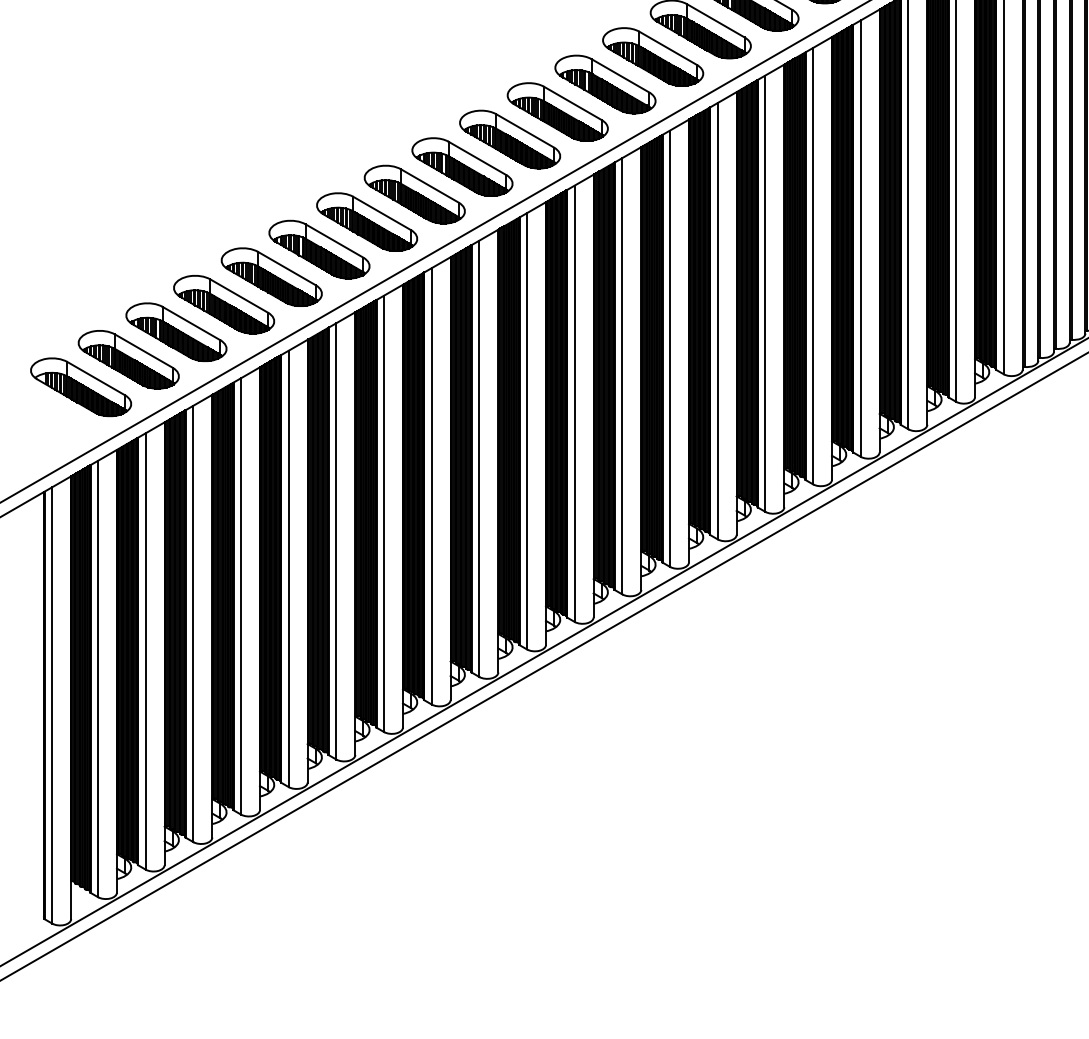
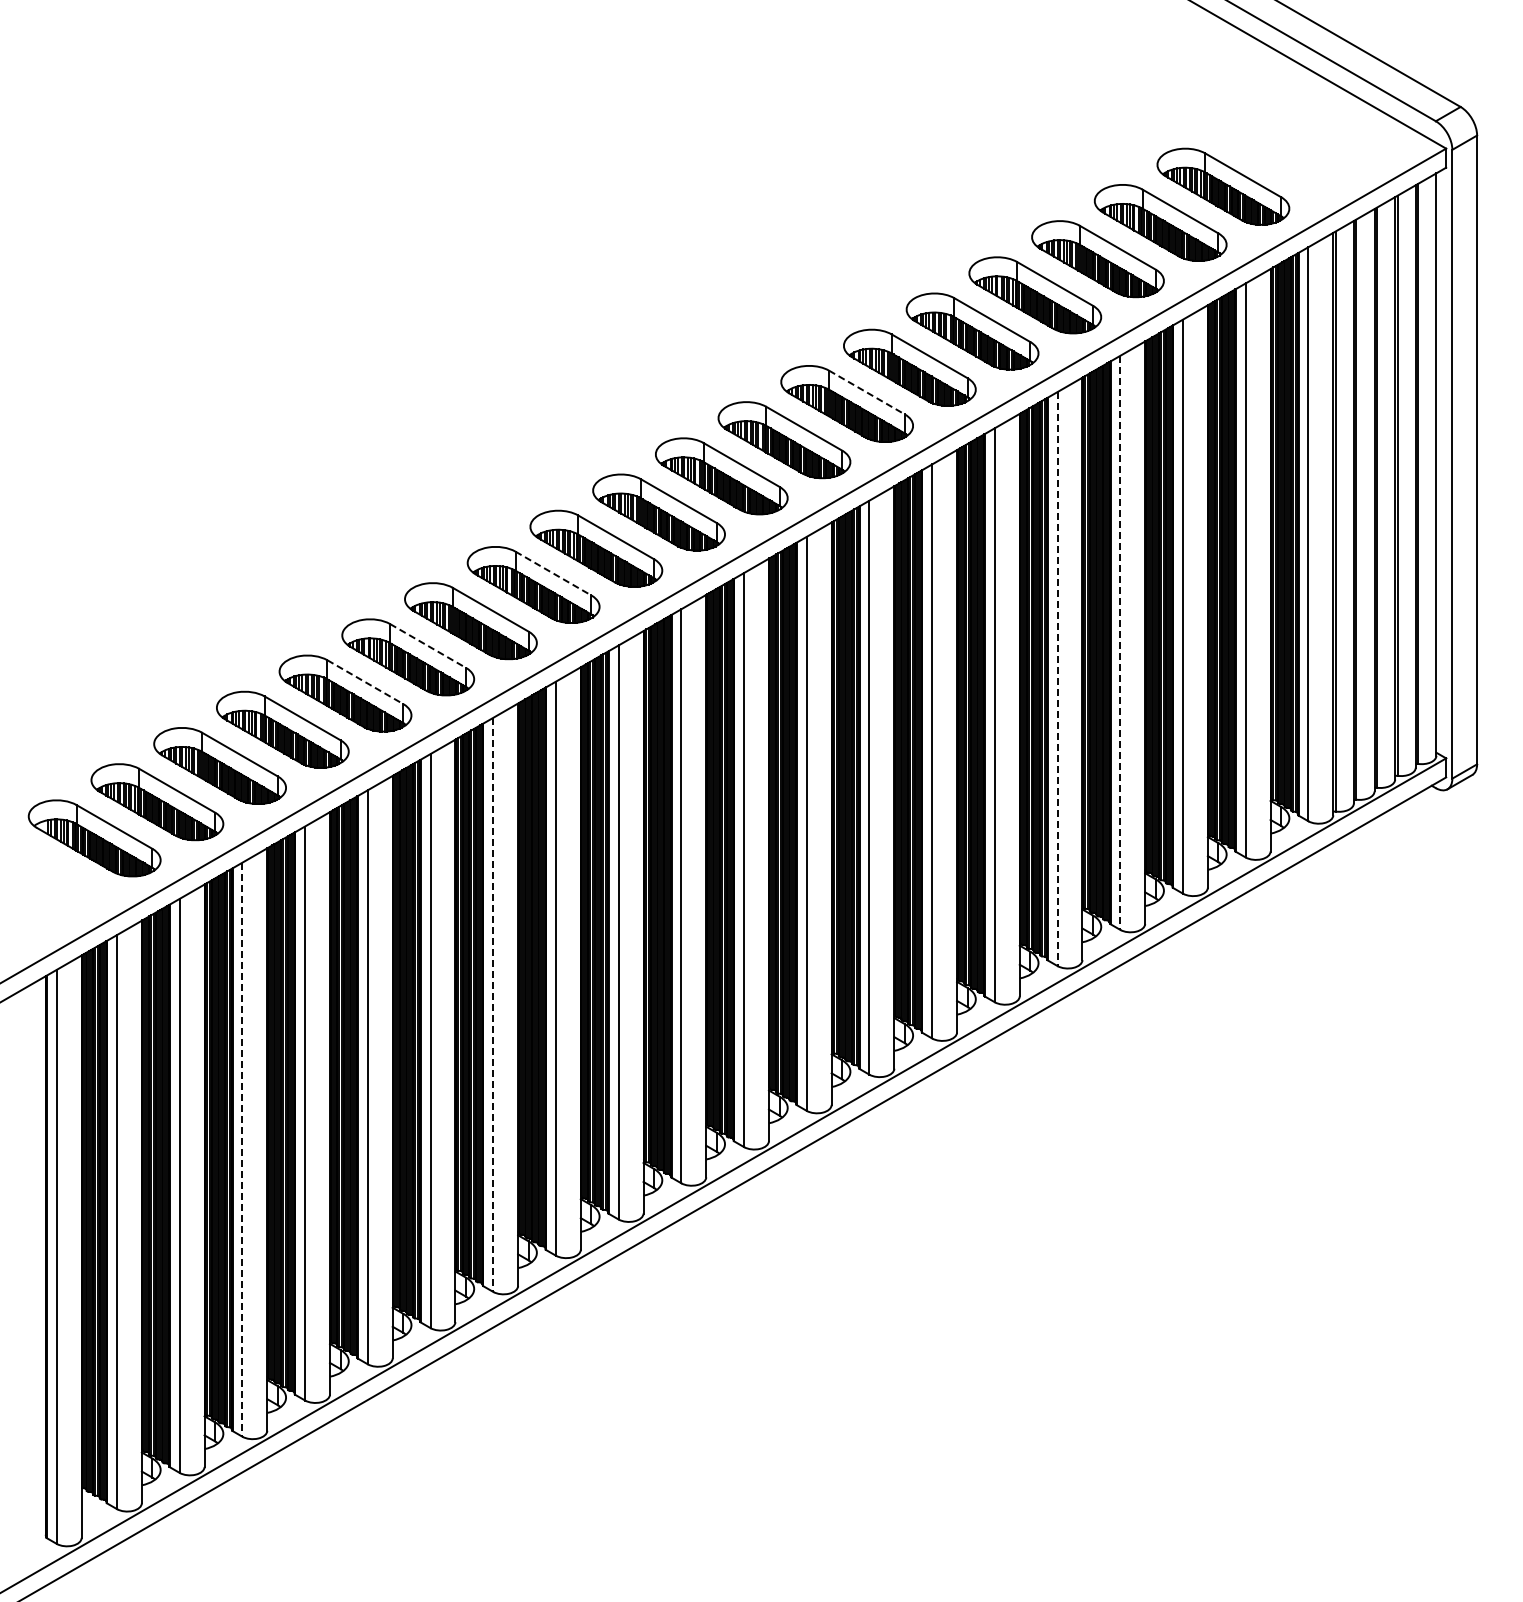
line: (667, 48) -> (866, 392), solid -> dashed
line: (429, 185) -> (553, 573), solid -> dashed
line: (860, 239) -> (1120, 643), solid -> dashed
line: (334, 240) -> (428, 645), solid -> dashed
line: (813, 266) -> (1057, 679), solid -> dashed
line: (286, 268) -> (365, 682), solid -> dashed
line: (384, 514) -> (493, 1005), solid -> dashed
line: (193, 624) -> (242, 1150), solid -> dashed

